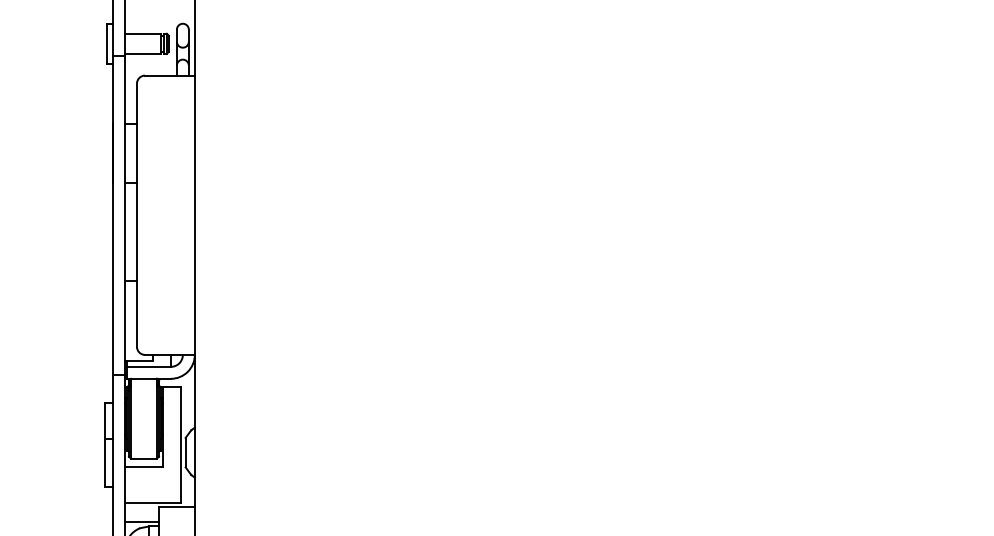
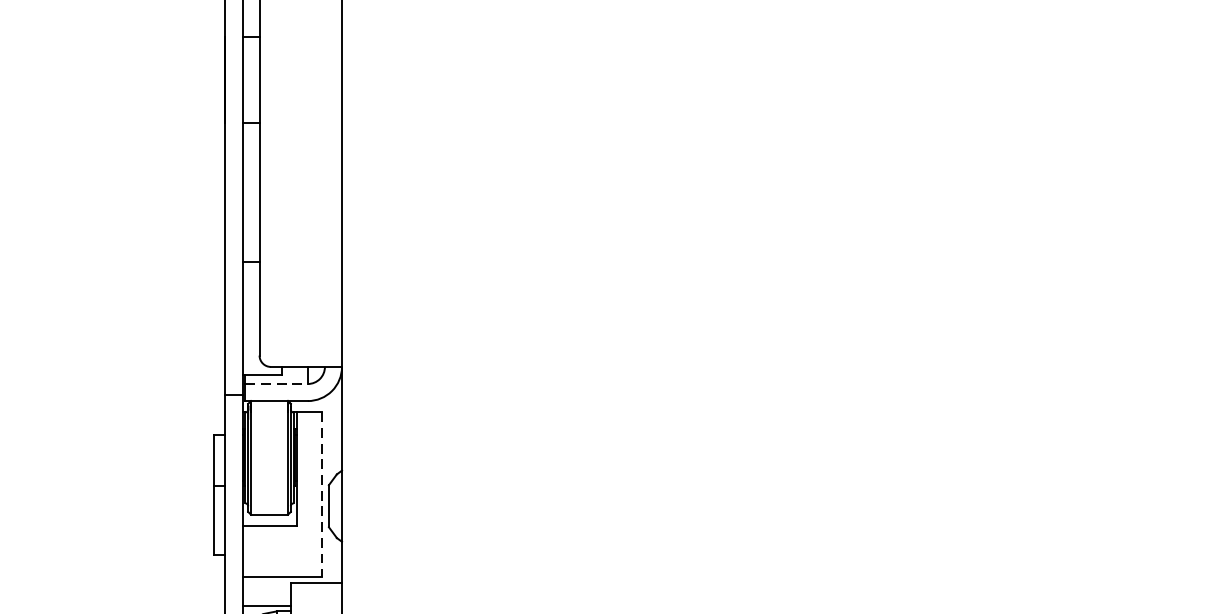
line: (148, 366) -> (275, 383), solid -> dashed
line: (180, 444) -> (321, 494), solid -> dashed

